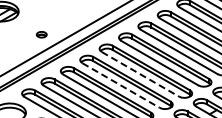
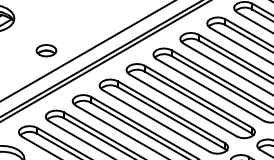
part: (41, 34) -> (45, 50), size x1.43
line: (140, 74) -> (183, 105), dashed -> solid
line: (121, 85) -> (156, 120), dashed -> solid

